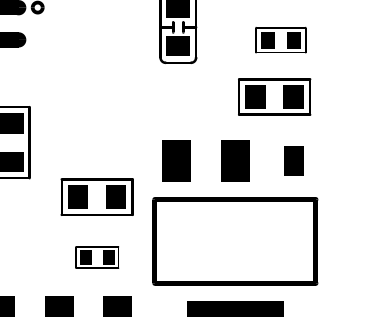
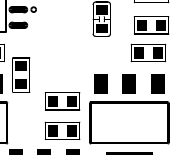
part: (280, 40) -> (151, 25), size x1.43
part: (293, 160) -> (157, 83), size x1.43
part: (97, 257) -> (62, 130), size x1.67

